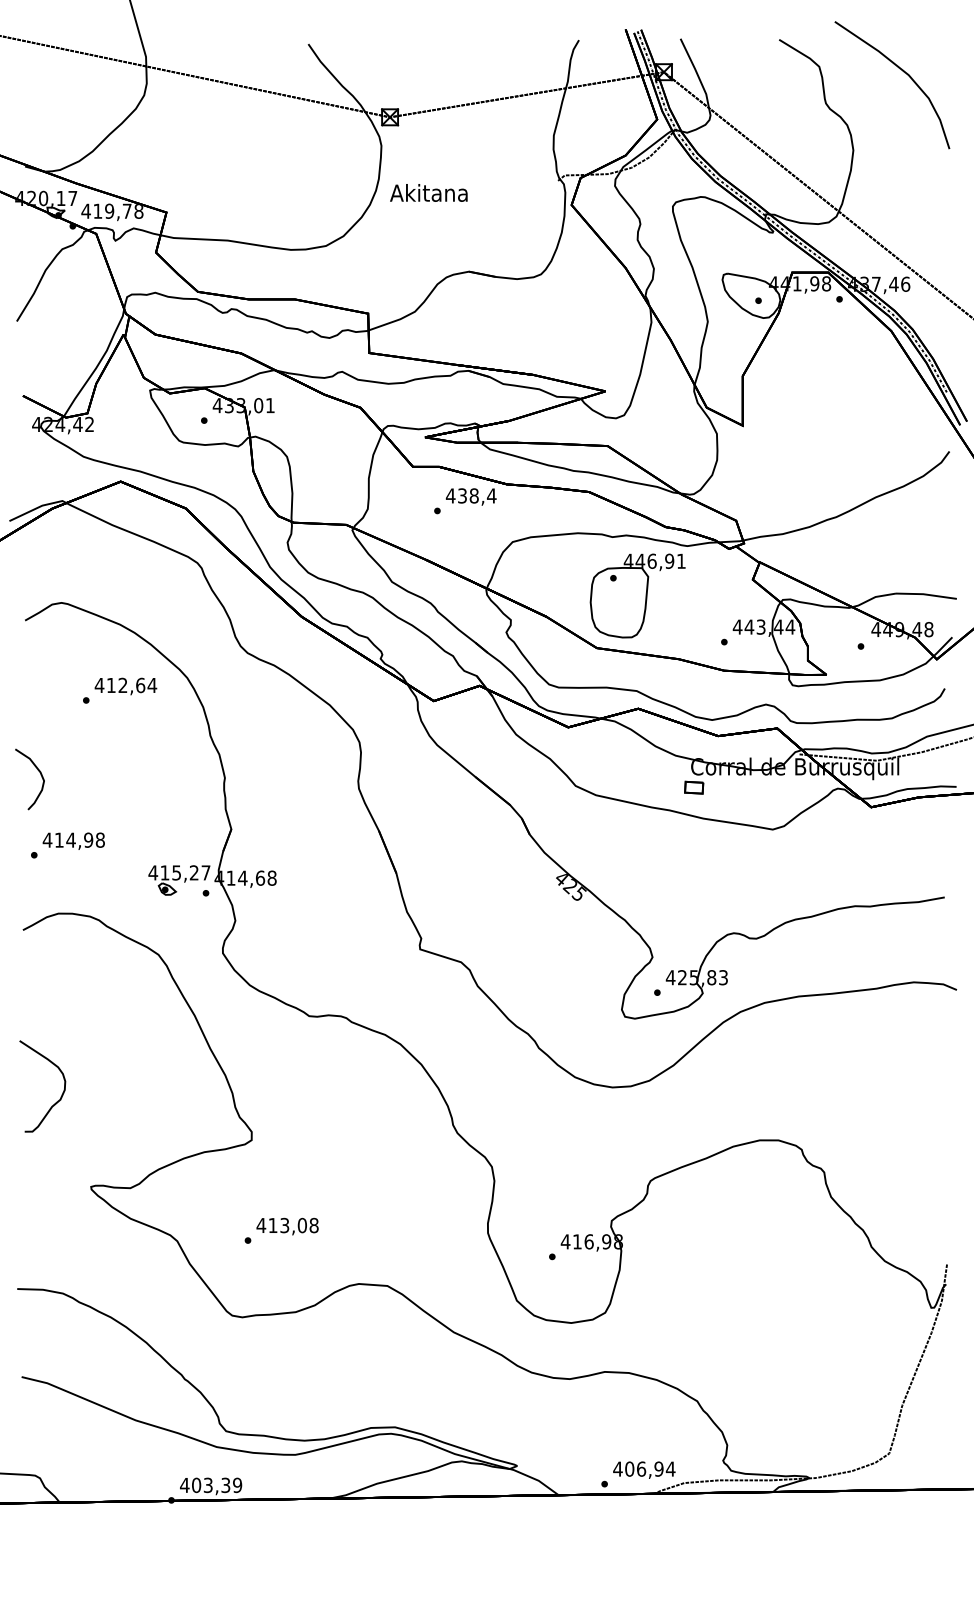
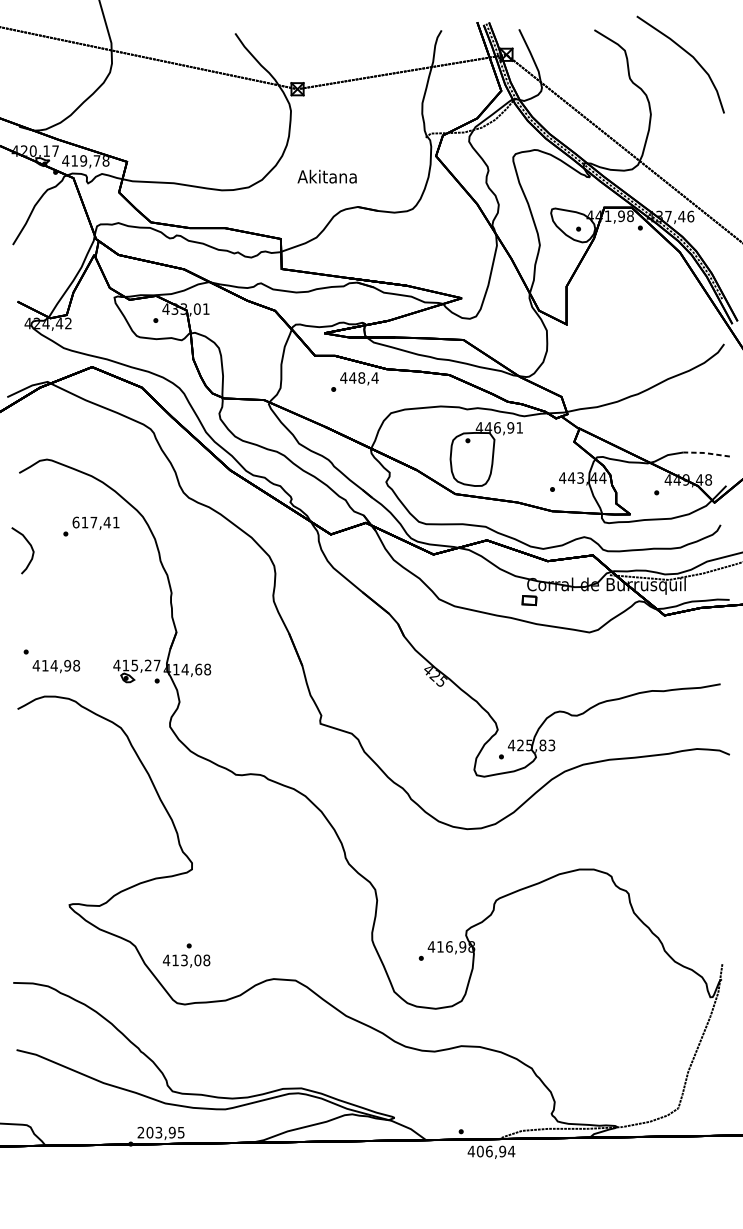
text: (428, 192) -> (326, 176), moved
text: (462, 495) -> (352, 377), 438,4 -> 448,4
line: (925, 594) -> (705, 453), solid -> dashed
text: (125, 685) -> (95, 522), 412,64 -> 617,41
curve: (40, 775) -> (30, 547), moved
text: (73, 840) -> (56, 665), moved
curve: (57, 1100) -> (43, 839), removed
text: (287, 1226) -> (186, 961), moved
text: (644, 1469) -> (491, 1151), moved
text: (211, 1484) -> (161, 1131), 403,39 -> 203,95

